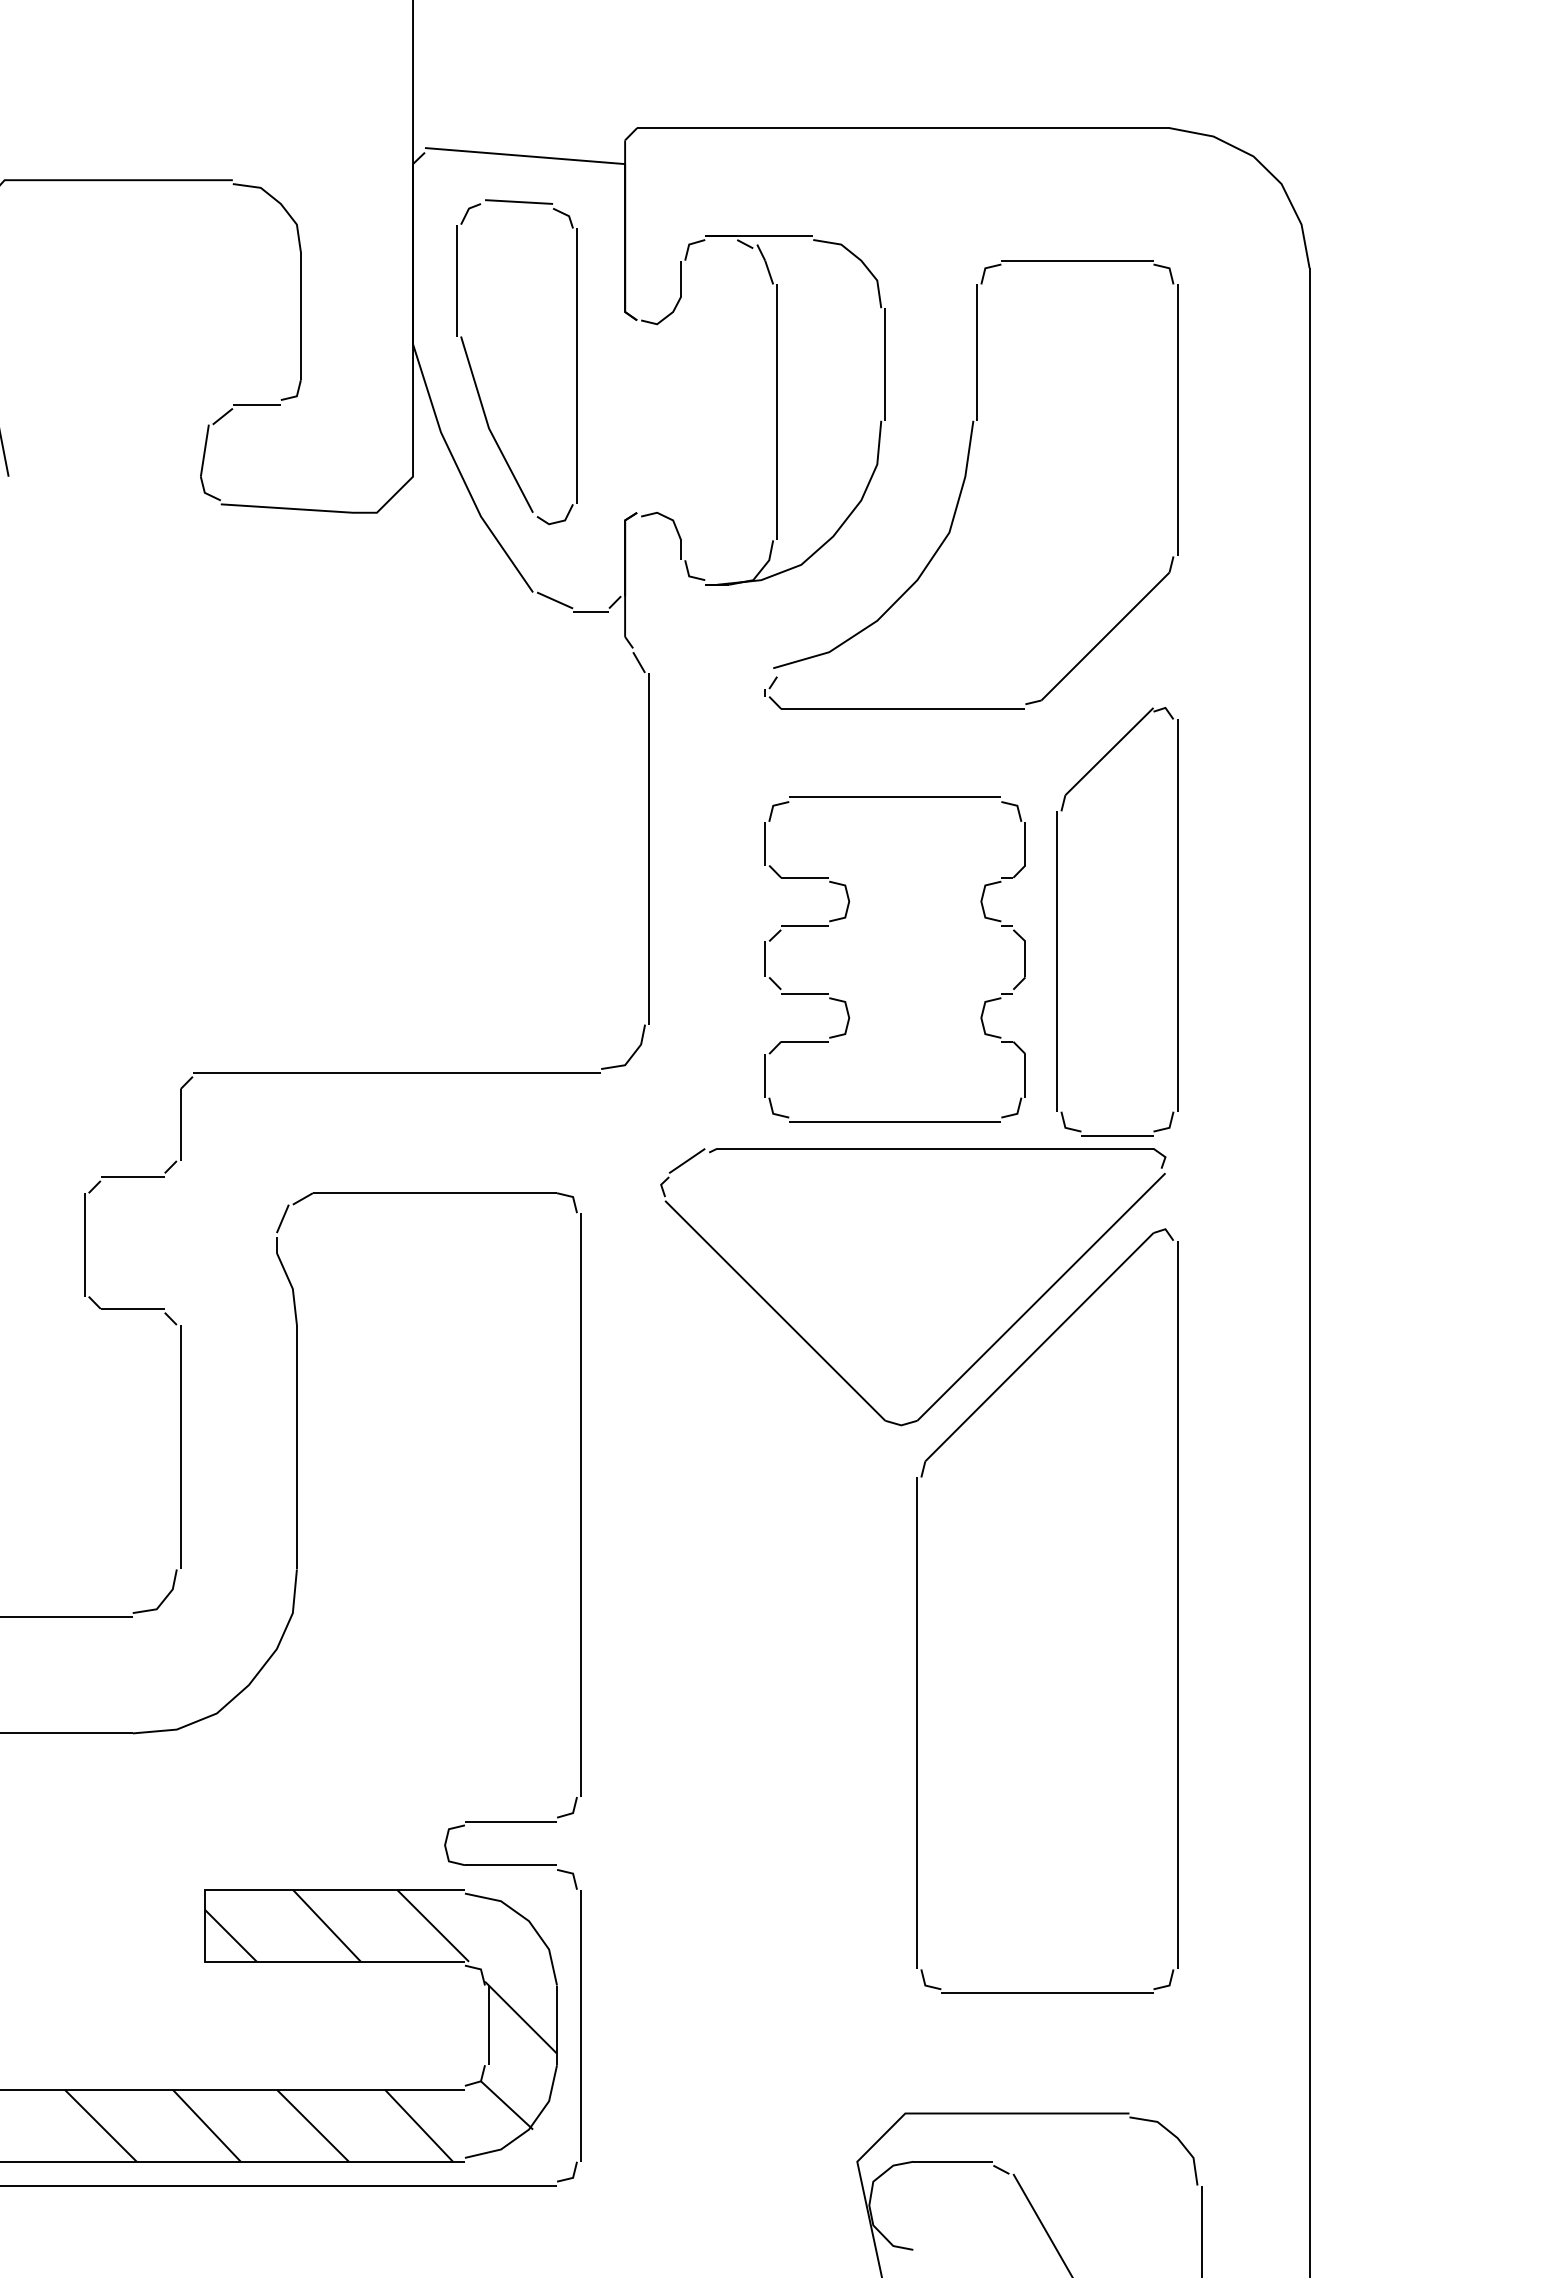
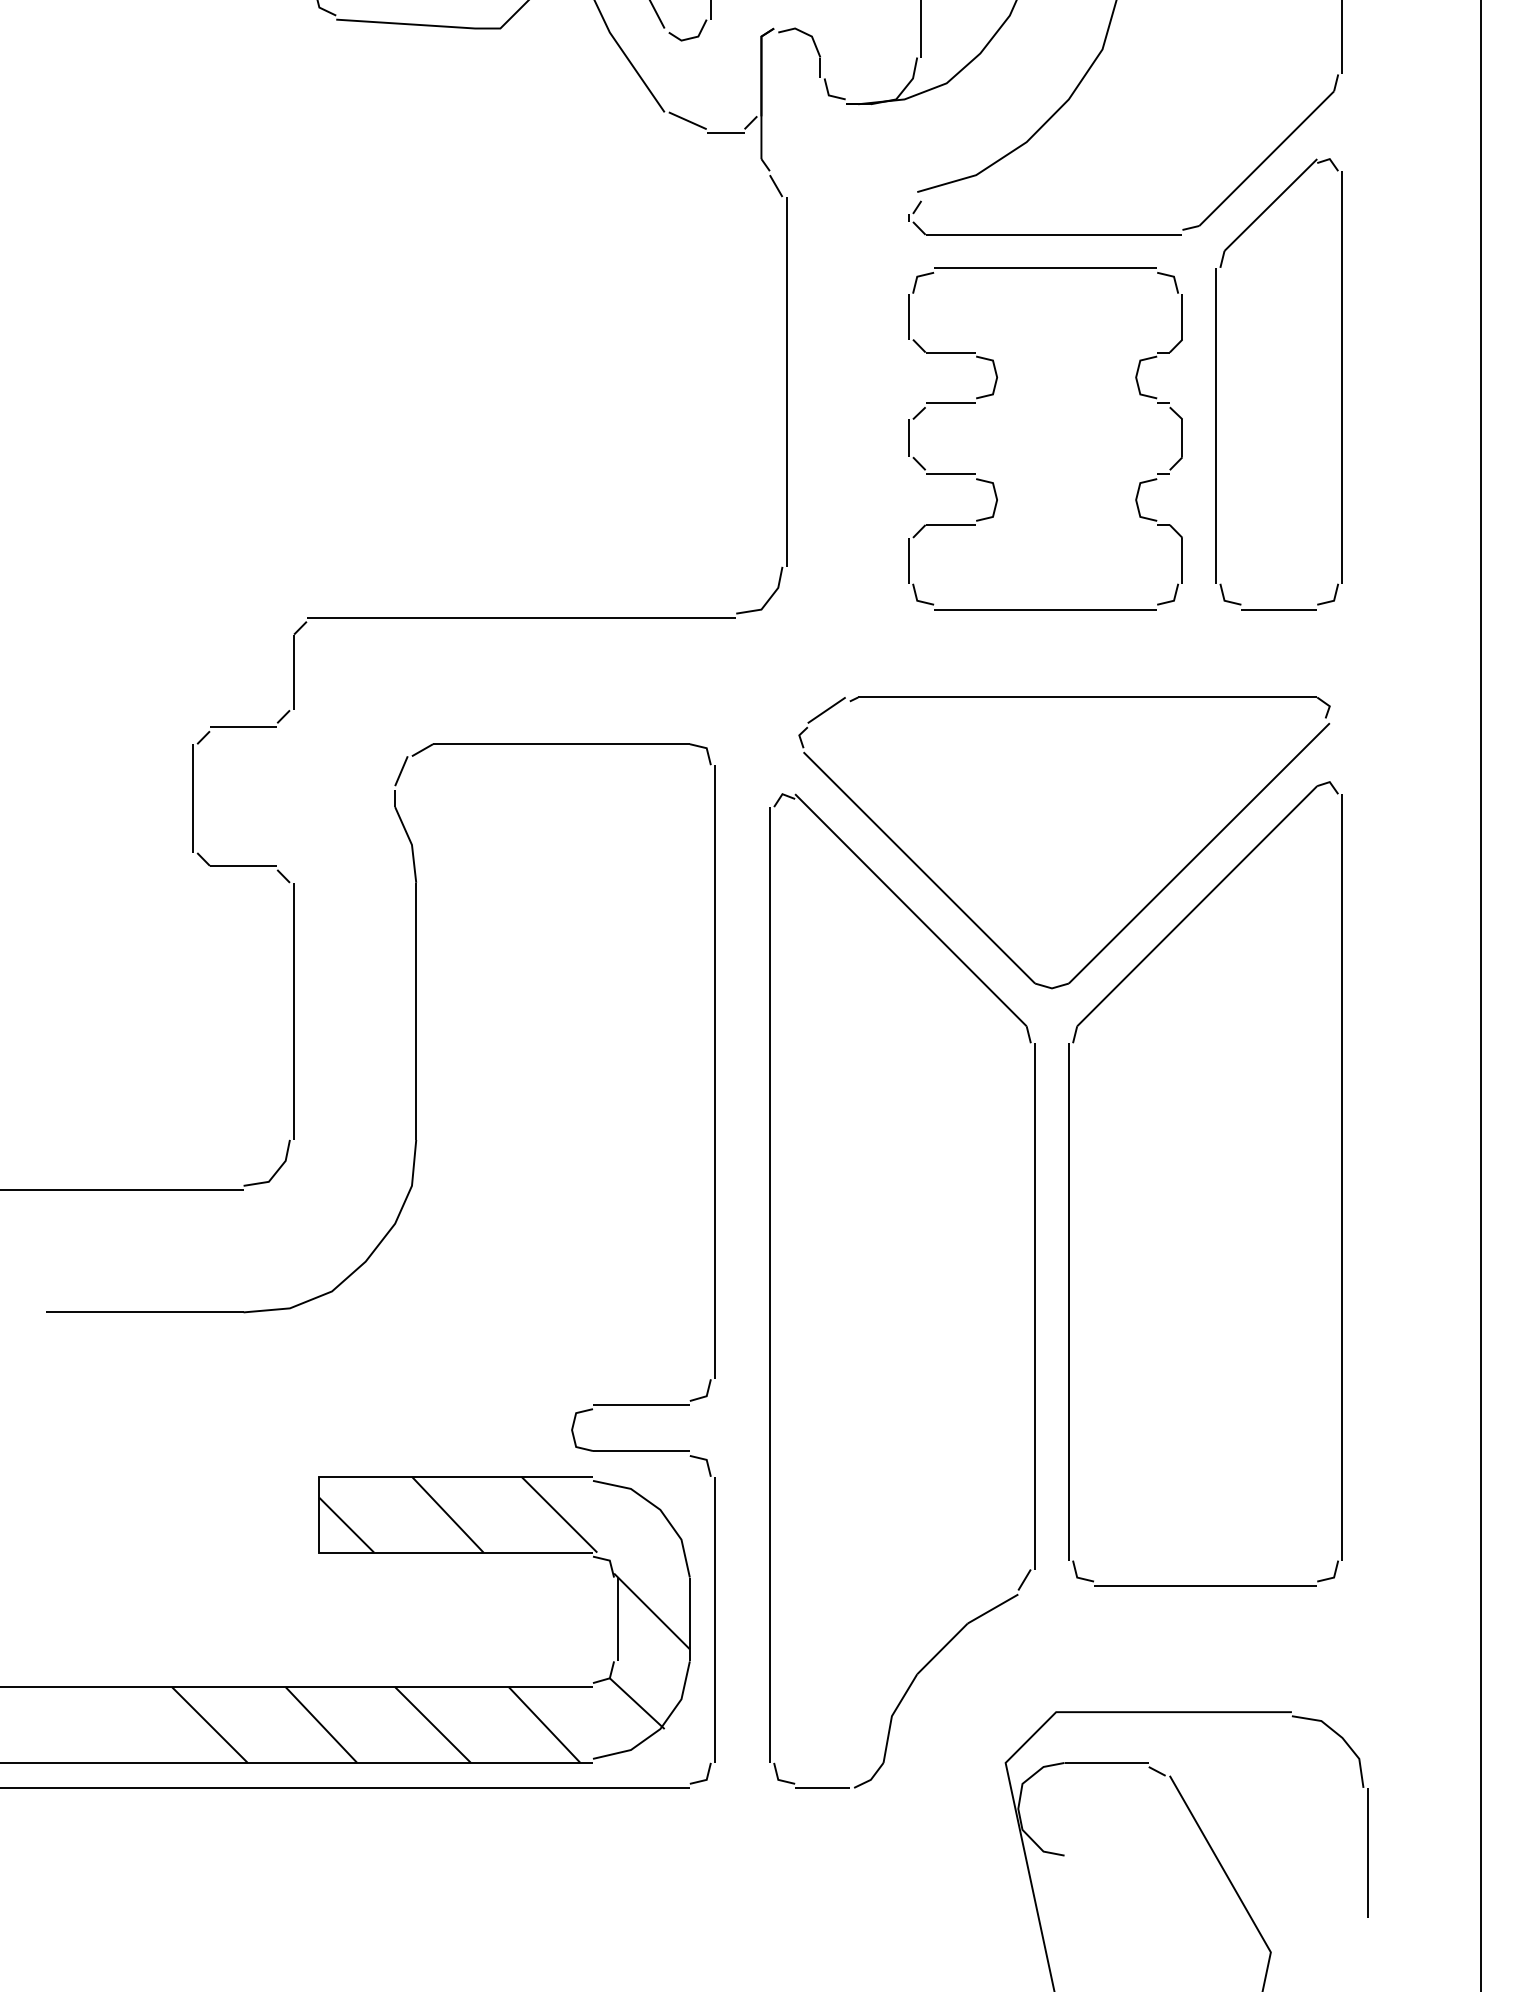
part: (846, 917) -> (994, 394), moved
part: (1057, 921) -> (1216, 383), moved
part: (633, 1712) -> (770, 1290), added

